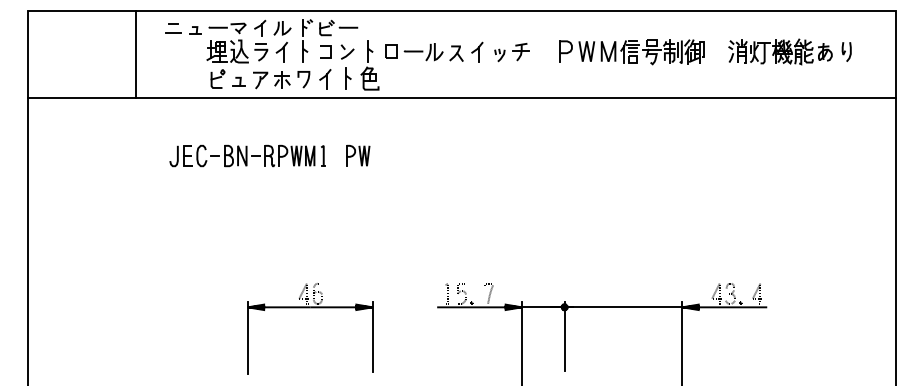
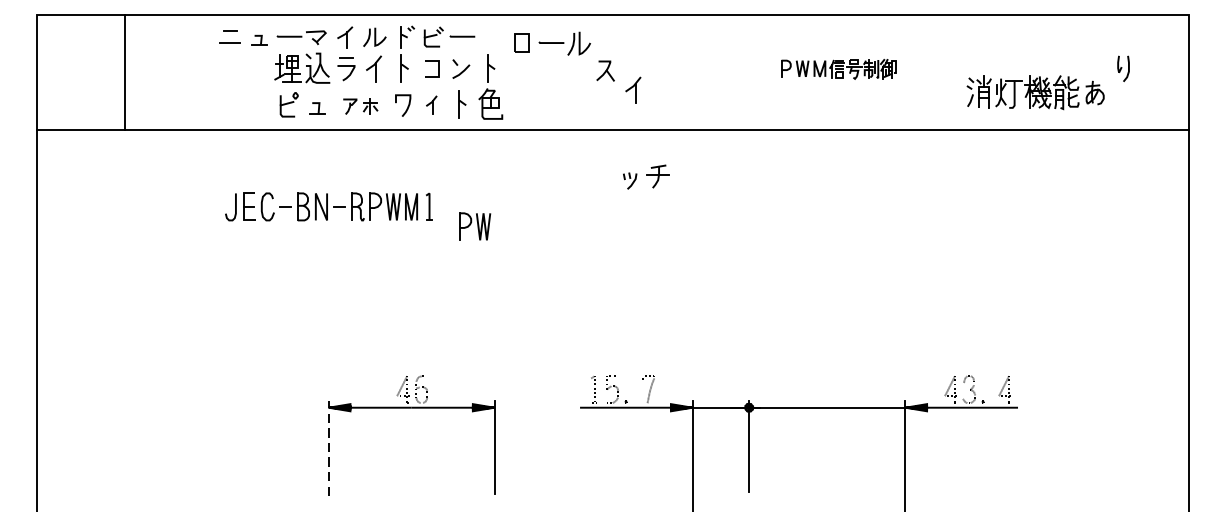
part: (477, 51) -> (633, 89), moved
part: (780, 51) -> (1035, 92), moved
part: (414, 52) -> (552, 44), moved
part: (511, 52) -> (645, 177), moved
part: (631, 52) -> (837, 69), size x0.6
line: (136, 54) -> (125, 72), moved
part: (325, 79) -> (431, 105), size x0.7
part: (271, 80) -> (360, 106), size x0.7
part: (358, 155) -> (475, 226), moved
line: (247, 337) -> (328, 447), solid -> dashed

